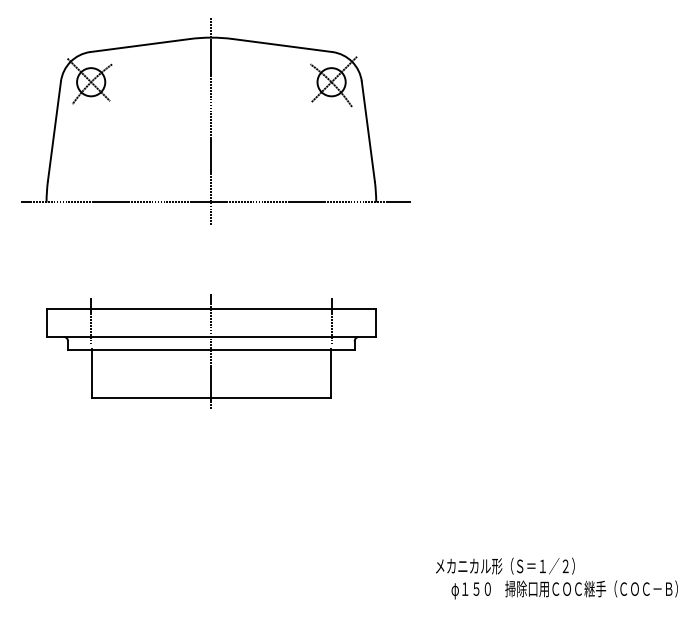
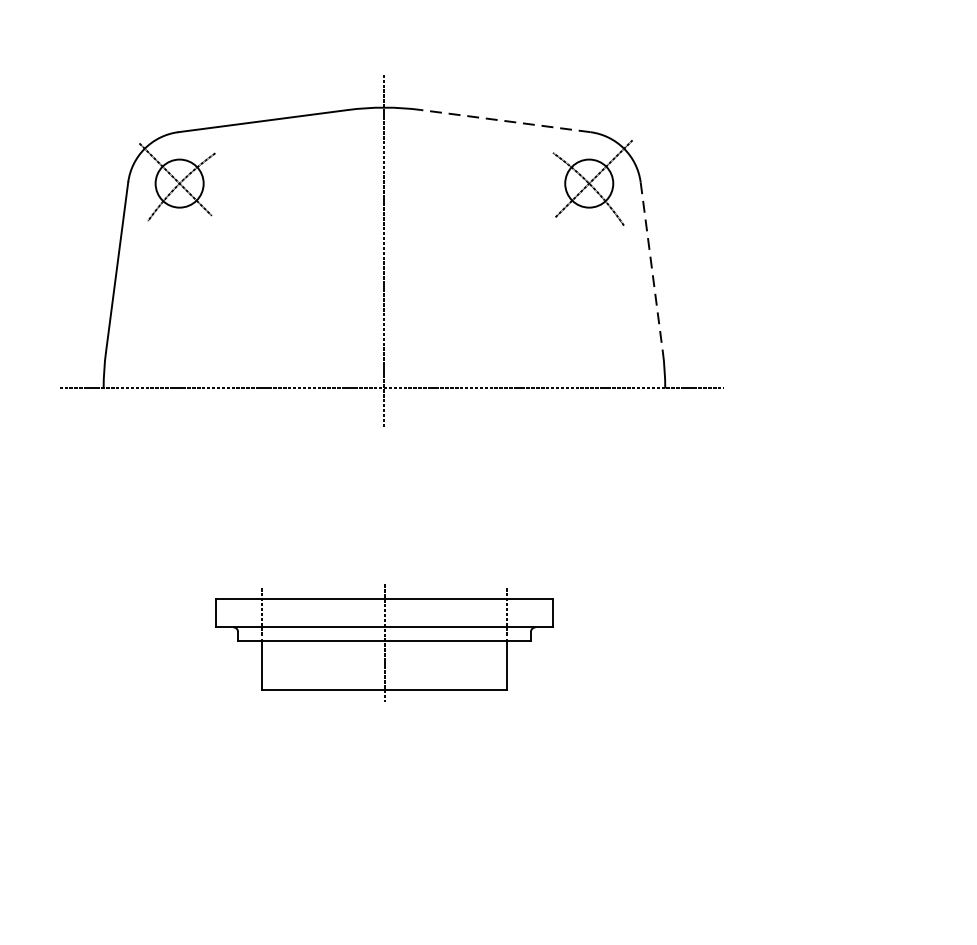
line: (282, 45) -> (505, 121), solid -> dashed
line: (368, 131) -> (652, 267), solid -> dashed
part: (211, 351) -> (384, 642), size x0.6

